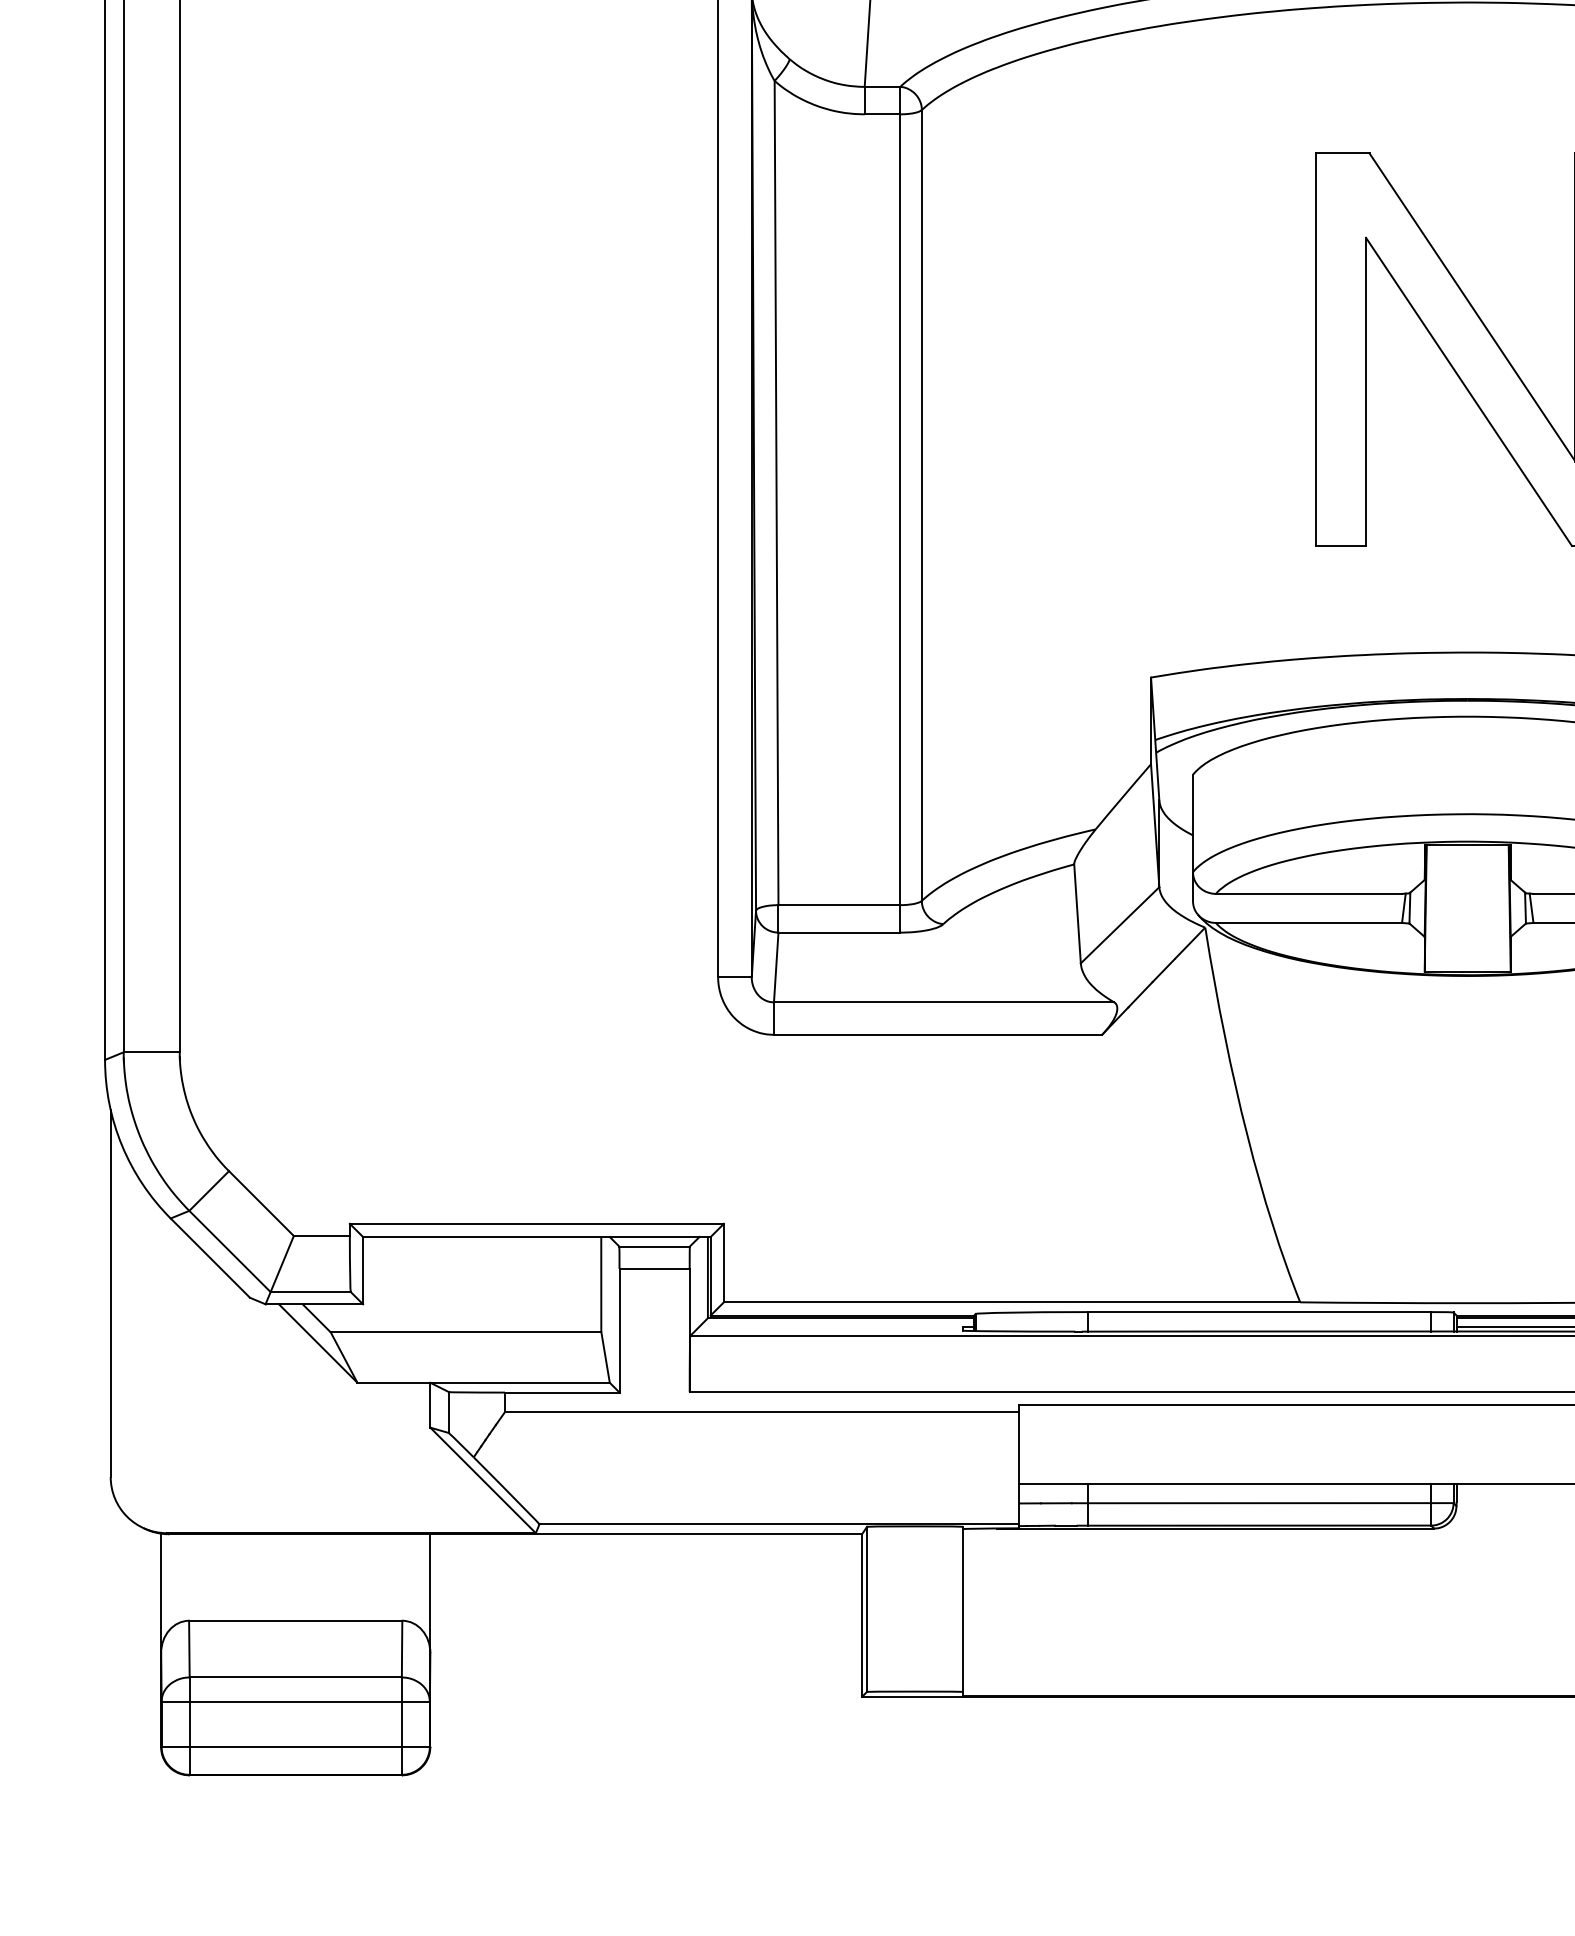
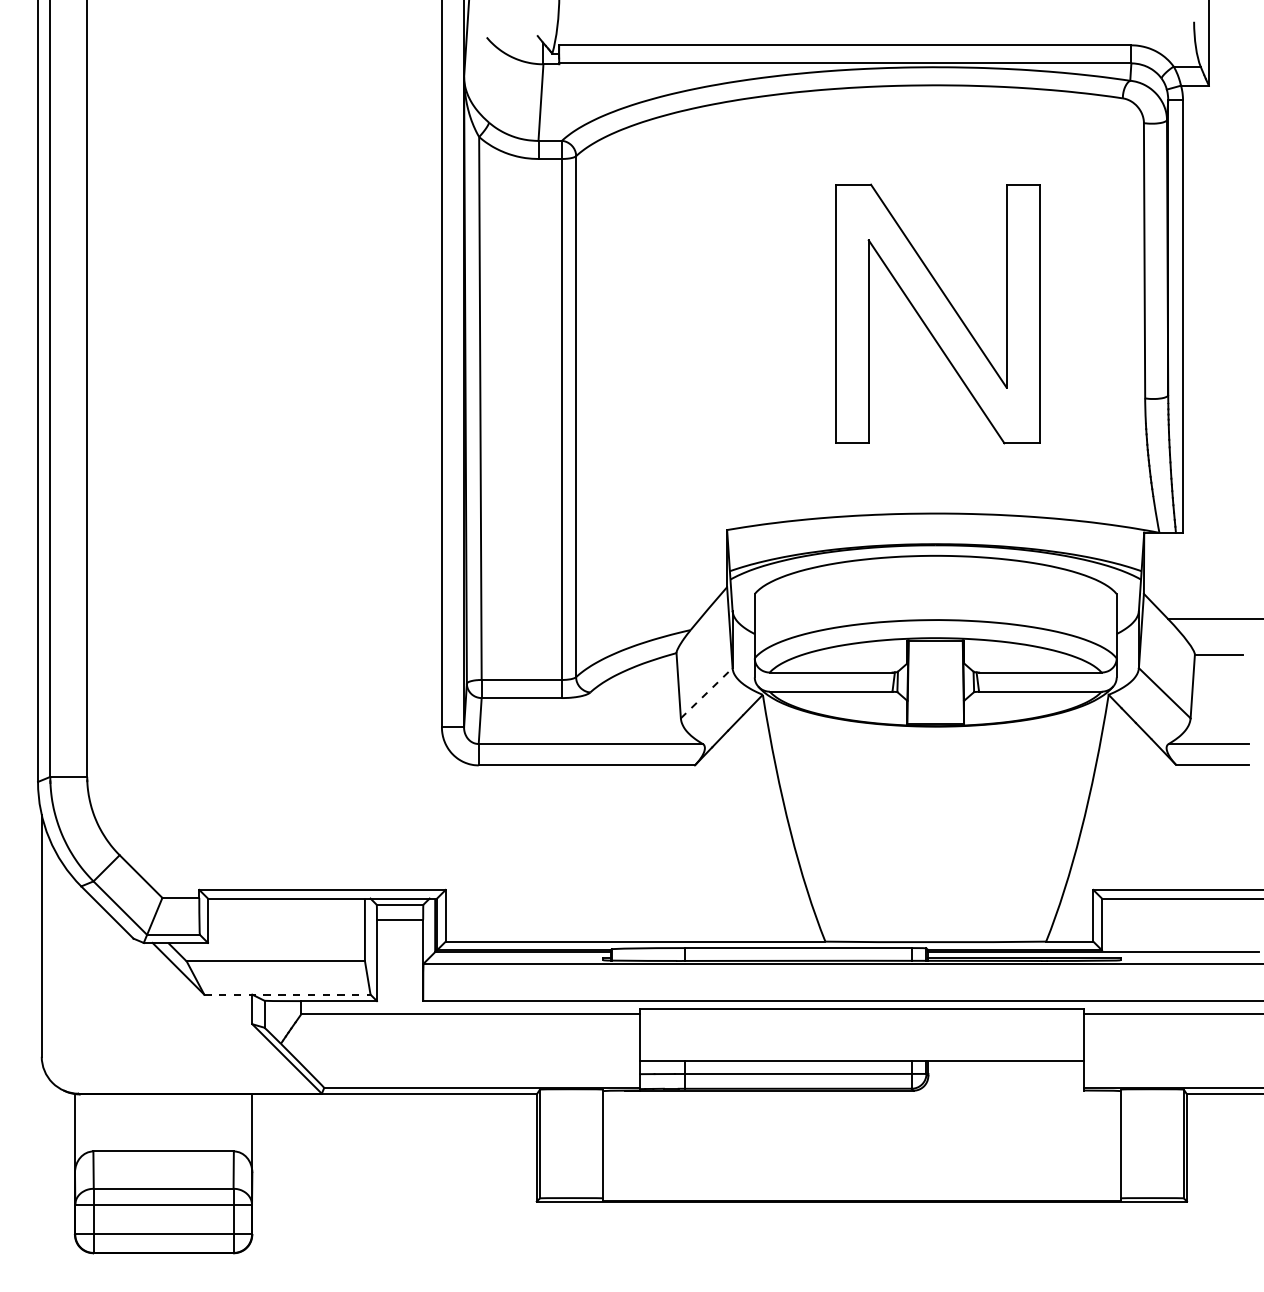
line: (1121, 924) -> (707, 692), solid -> dashed
line: (483, 1382) -> (287, 994), solid -> dashed

